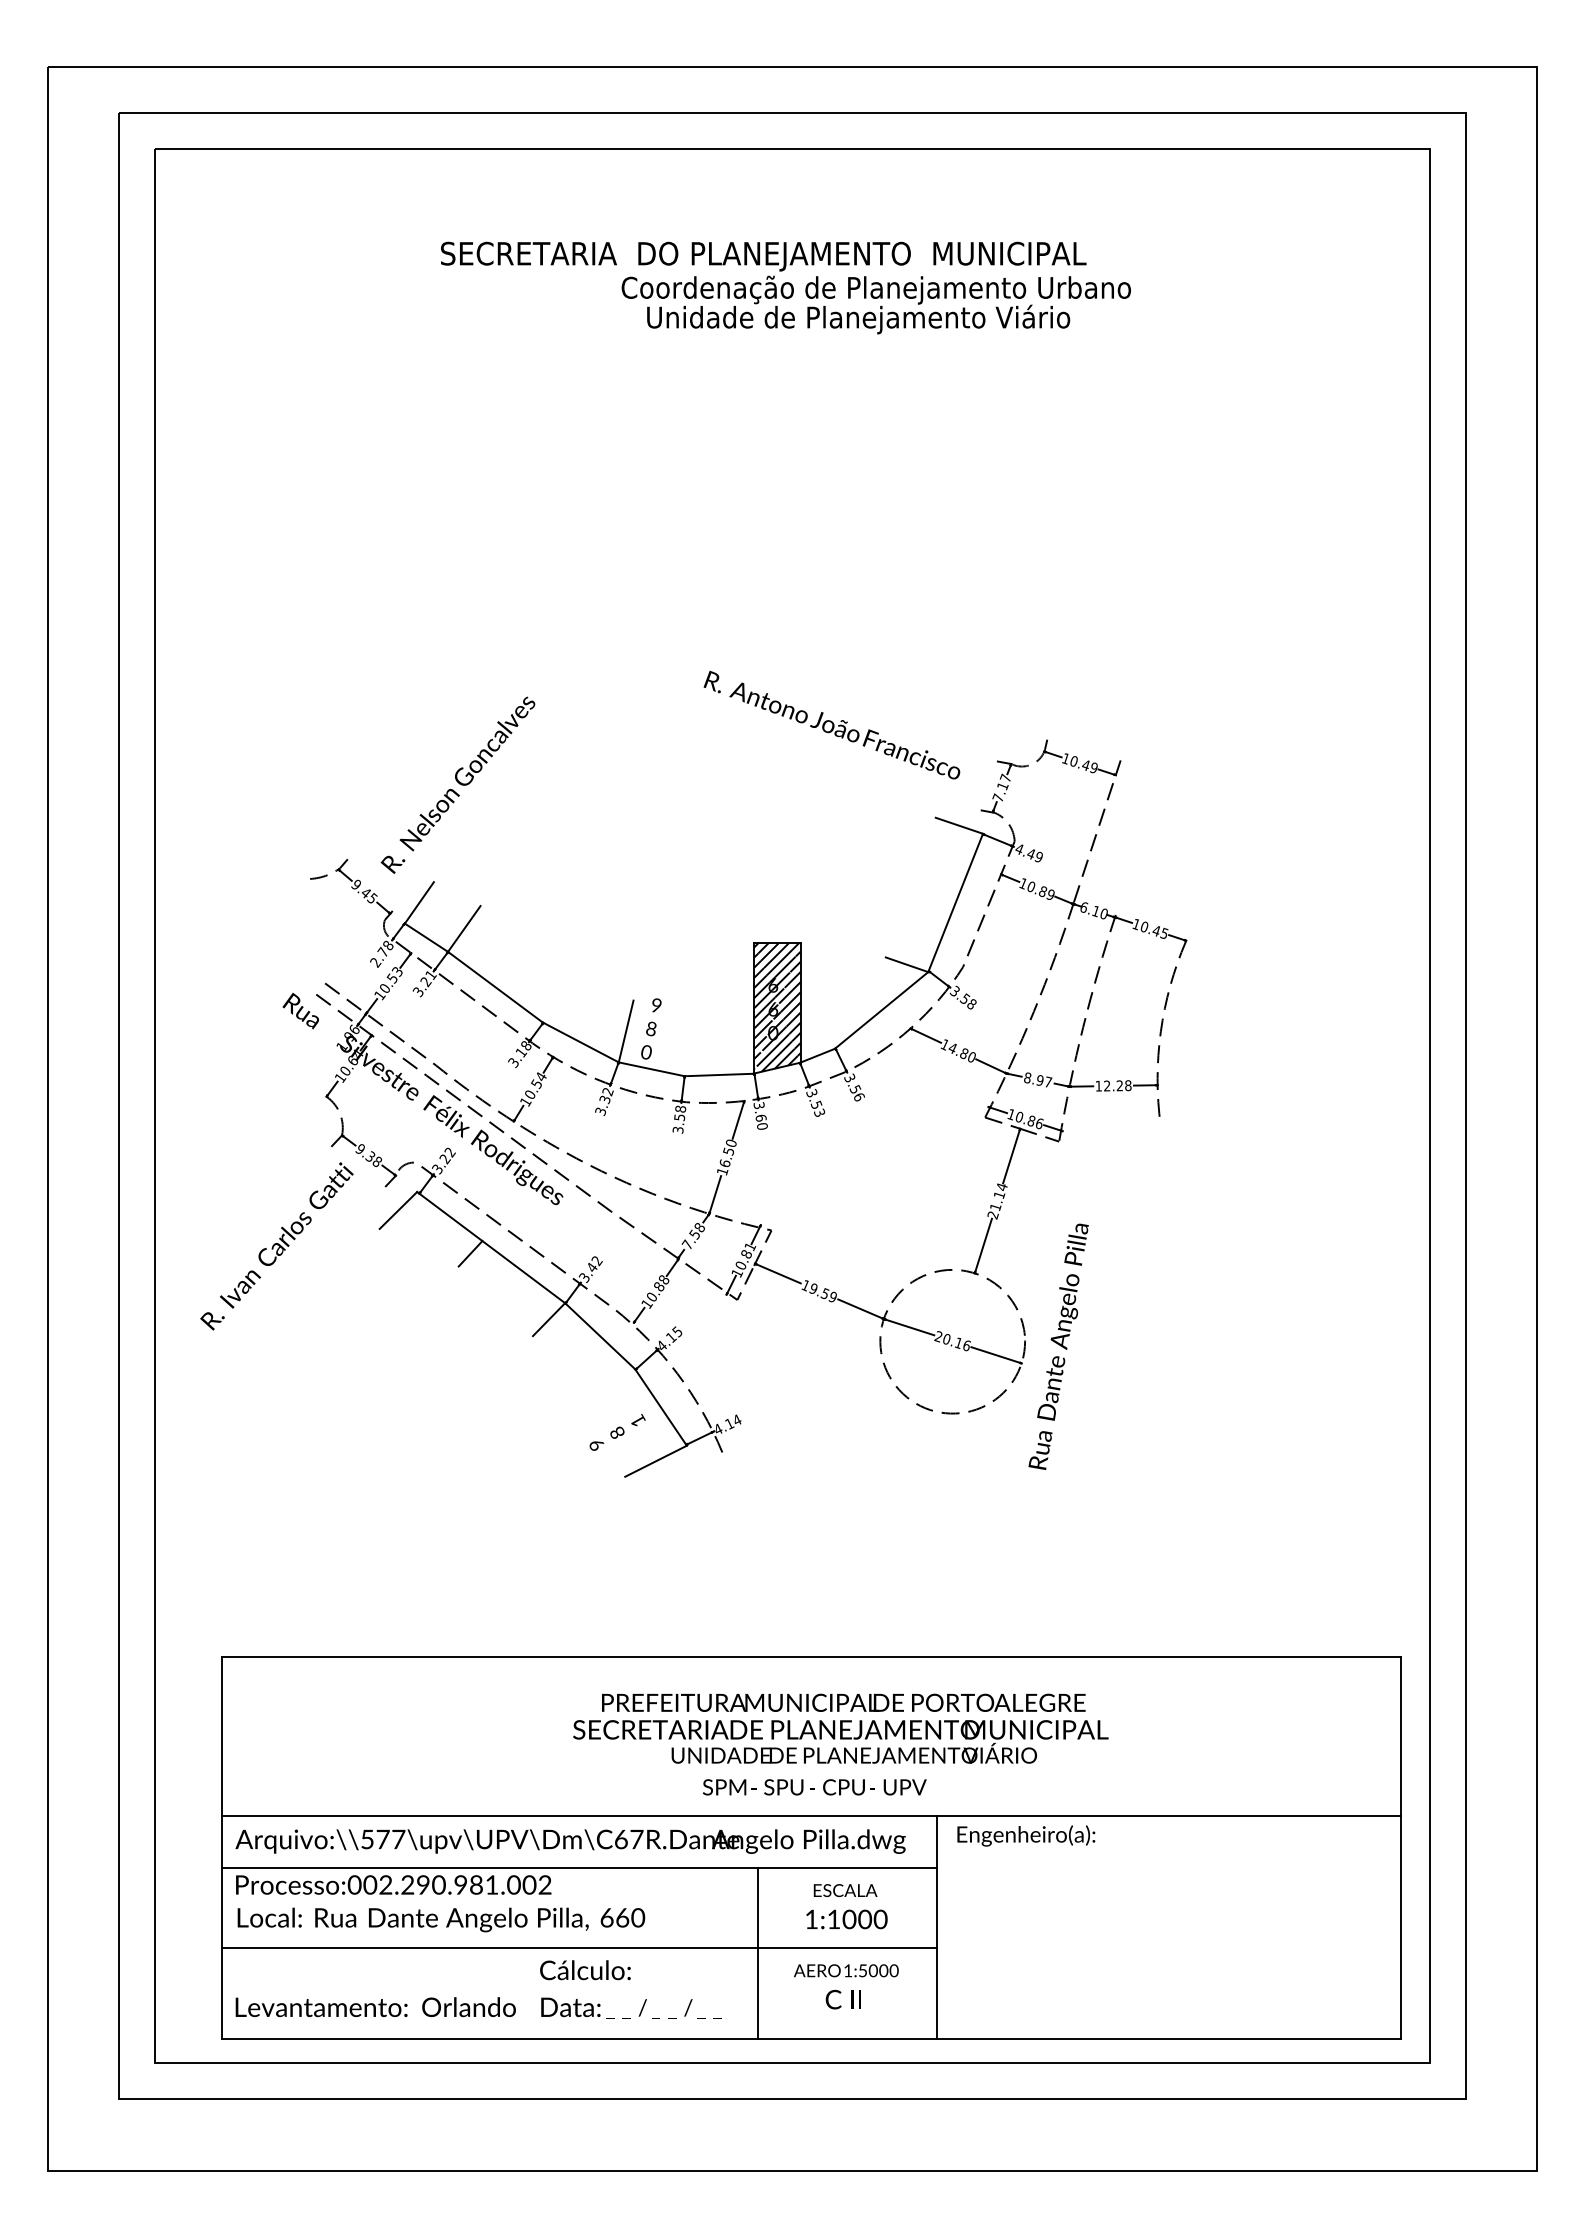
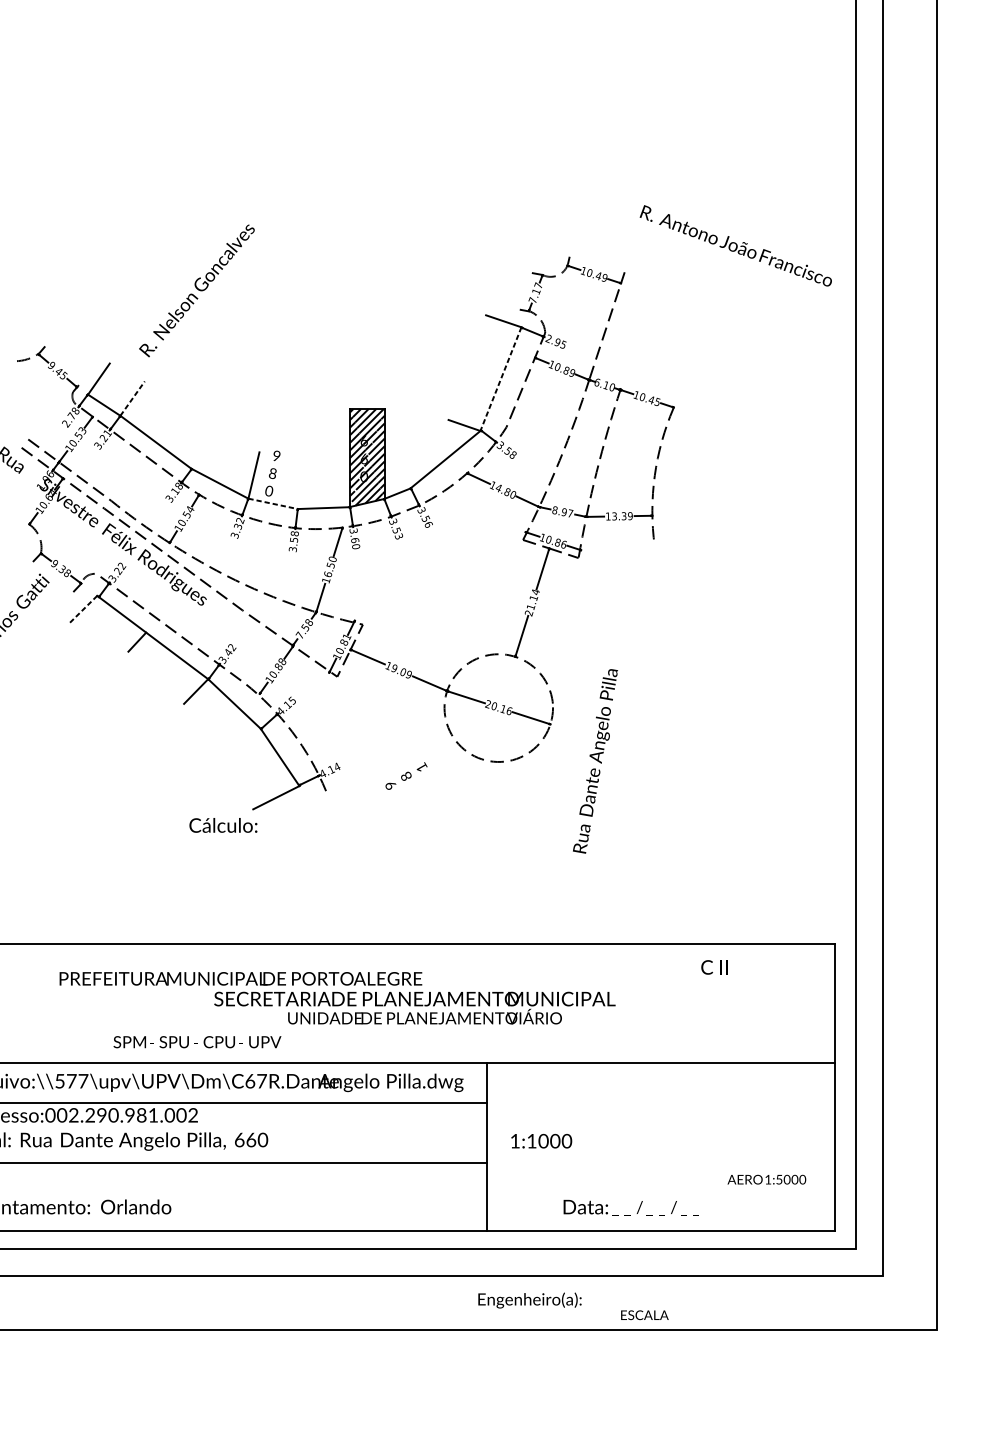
text: (831, 725) -> (735, 246), moved
text: (457, 784) -> (196, 290), moved
text: (1028, 852) -> (555, 341), 4.49 -> 2.95
line: (955, 903) -> (500, 379), solid -> dashed
line: (464, 928) -> (132, 398), solid -> dashed
line: (651, 1069) -> (272, 504), solid -> dashed
text: (1117, 1085) -> (622, 516), 12.28 -> 13.39
line: (398, 1210) -> (83, 609), solid -> dashed
text: (824, 1293) -> (402, 671), 19.59 -> 19.09
text: (1058, 1346) -> (595, 761), moved
text: (617, 1432) -> (406, 776), moved
text: (843, 1702) -> (240, 978), moved
text: (814, 1787) -> (197, 1042), moved
text: (1026, 1835) -> (530, 1300), moved
text: (845, 1890) -> (644, 1315), moved
text: (846, 1919) -> (541, 1141), moved
line: (757, 1952) -> (352, 1165), removed
text: (585, 1970) -> (223, 825), moved
text: (846, 1970) -> (767, 1179), moved
text: (842, 1999) -> (713, 967), moved
text: (631, 2007) -> (631, 1207), moved

